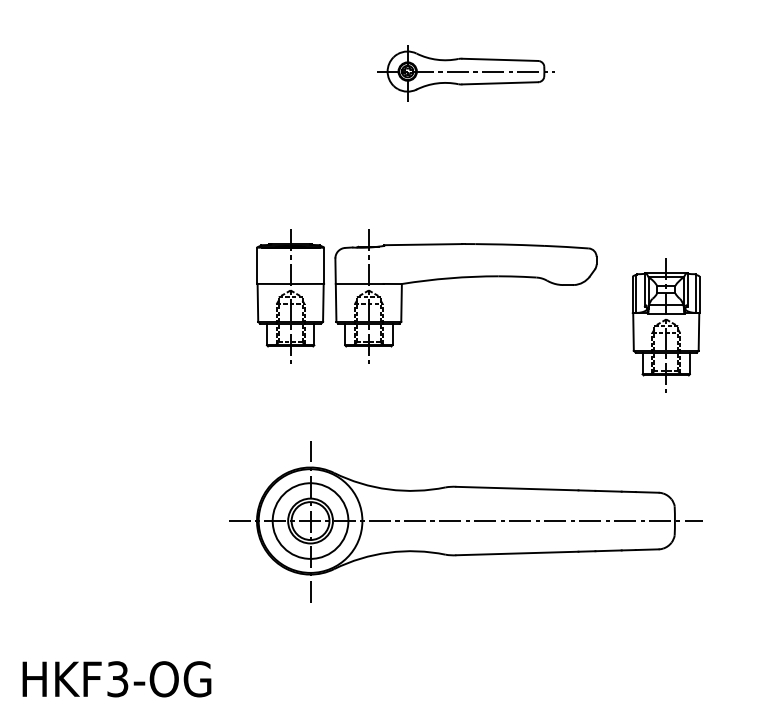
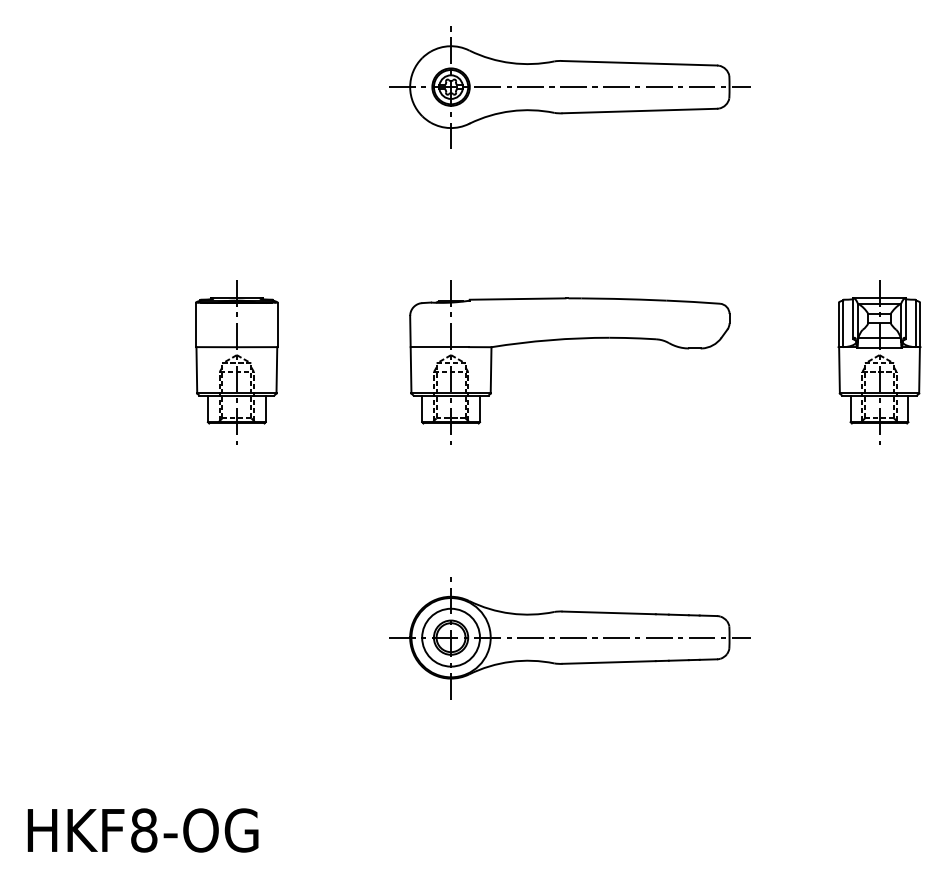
part: (465, 71) -> (569, 87), size x1.67
part: (290, 296) -> (236, 362), moved
part: (665, 325) -> (878, 362), moved
part: (465, 522) -> (569, 638), size x0.62
text: (117, 679) -> (143, 830), HKF3-OG -> HKF8-OG

